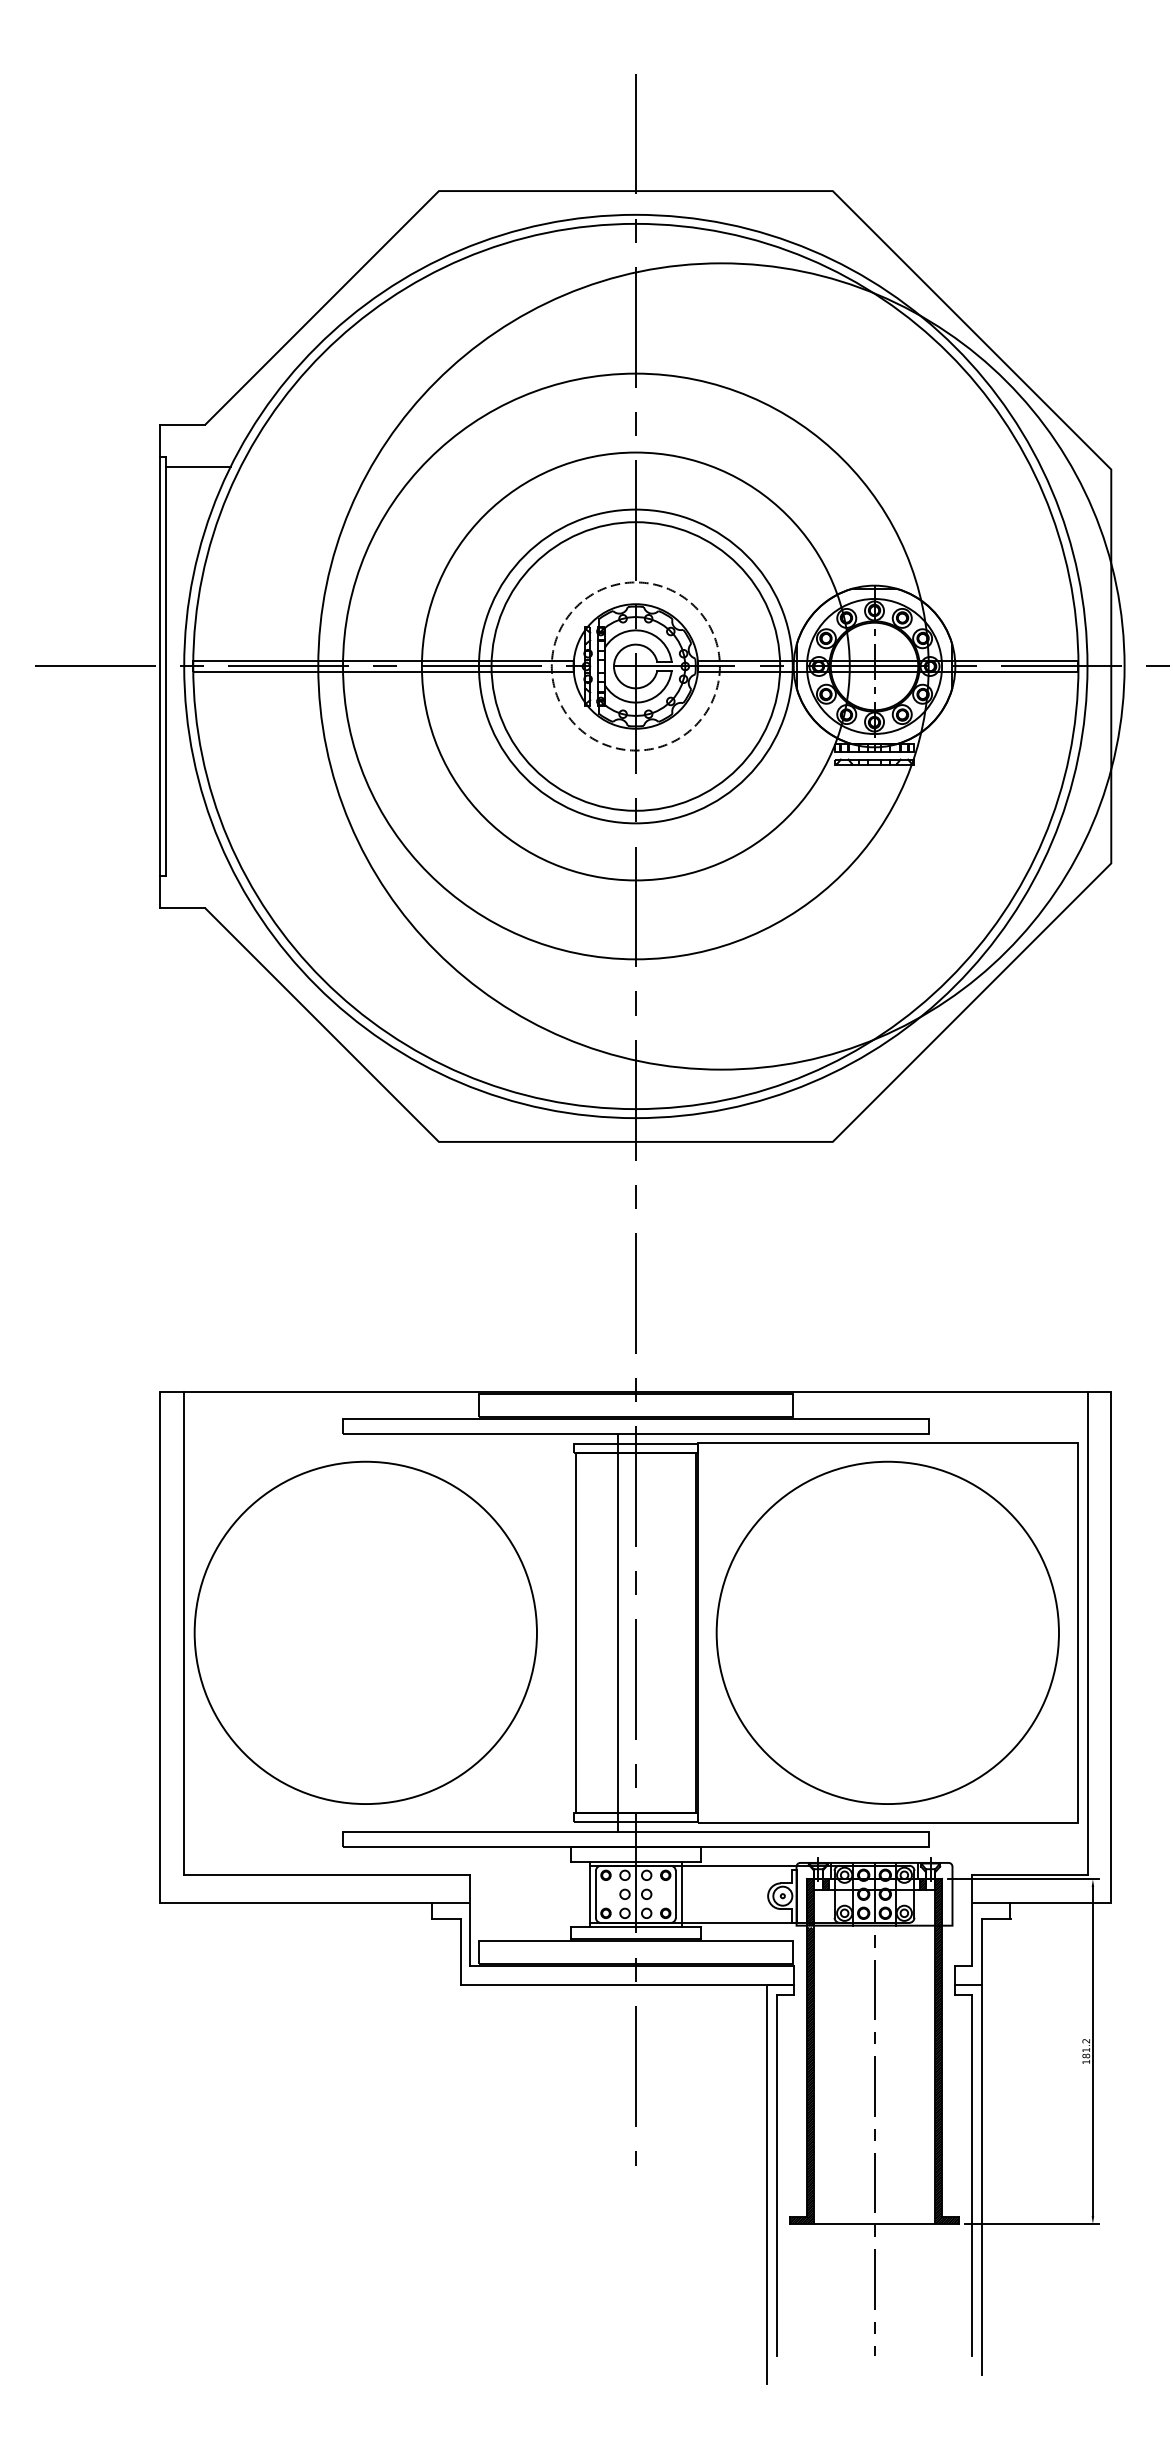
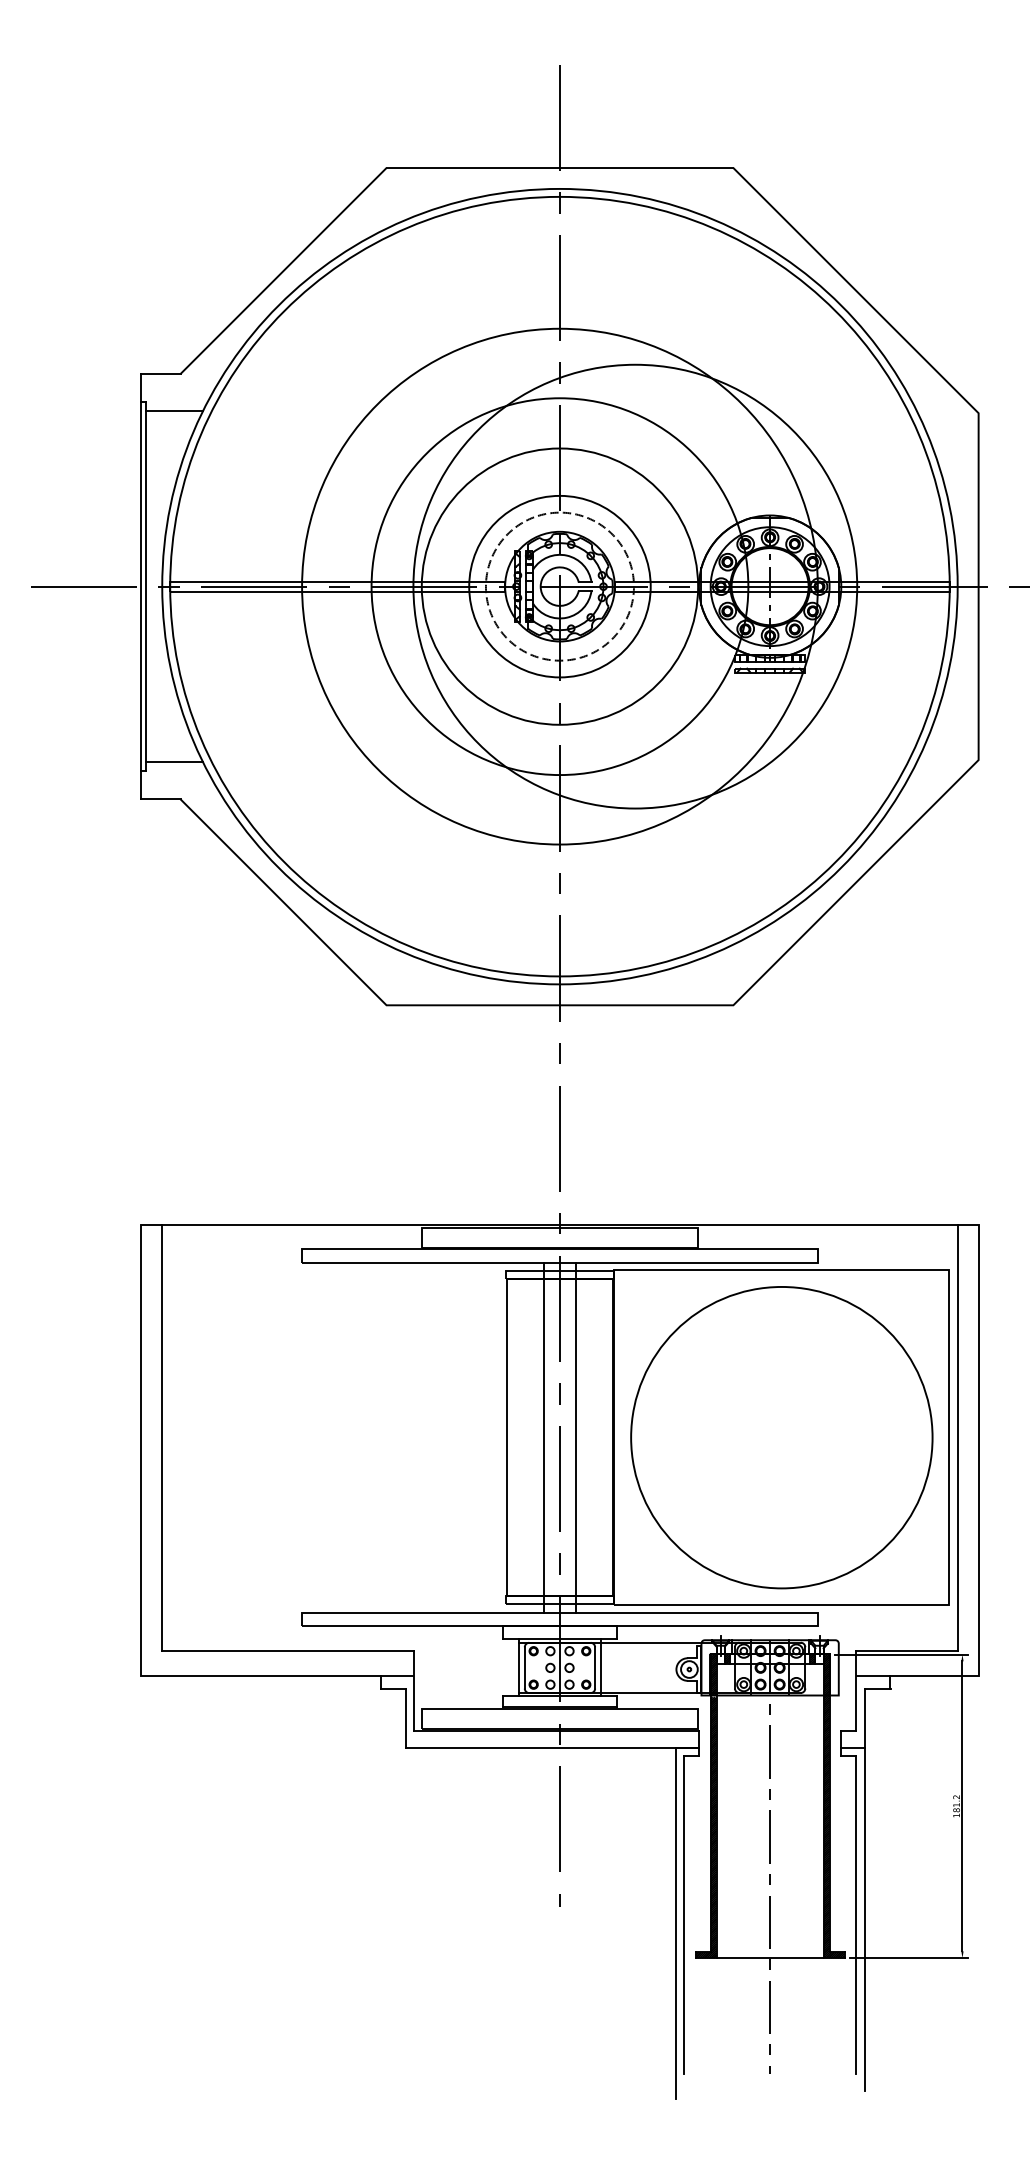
circle: (635, 666) -> (559, 586), size x0.71
circle: (721, 666) -> (635, 586), size x0.62
line: (198, 866) -> (174, 762), added
circle: (365, 1632) -> (321, 1437), removed
line: (653, 1632) -> (575, 1437), added

